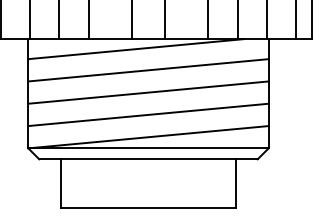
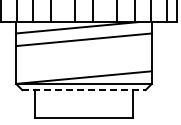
line: (147, 92) -> (83, 52), removed
line: (147, 114) -> (83, 64), removed
line: (149, 160) -> (84, 90), solid -> dashed

